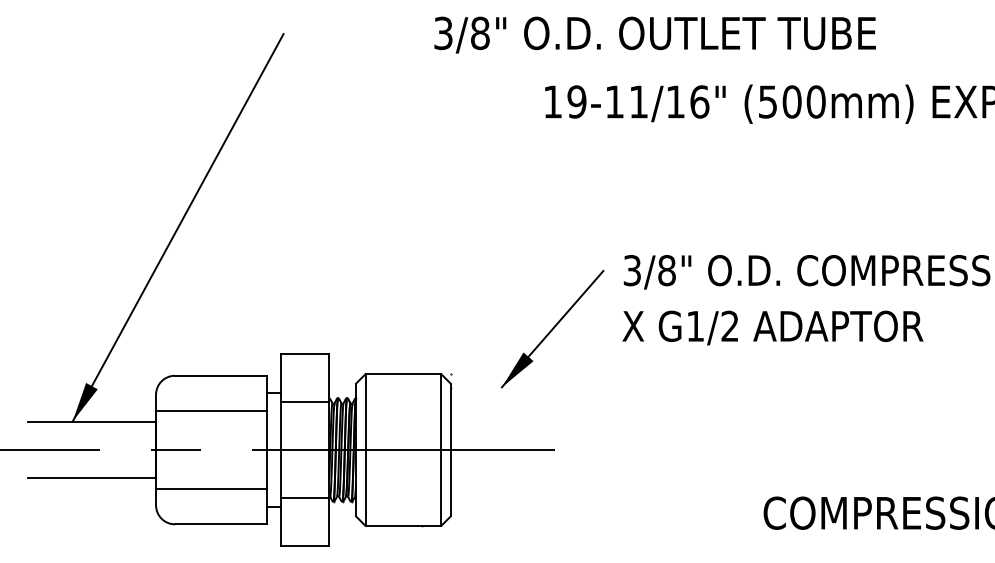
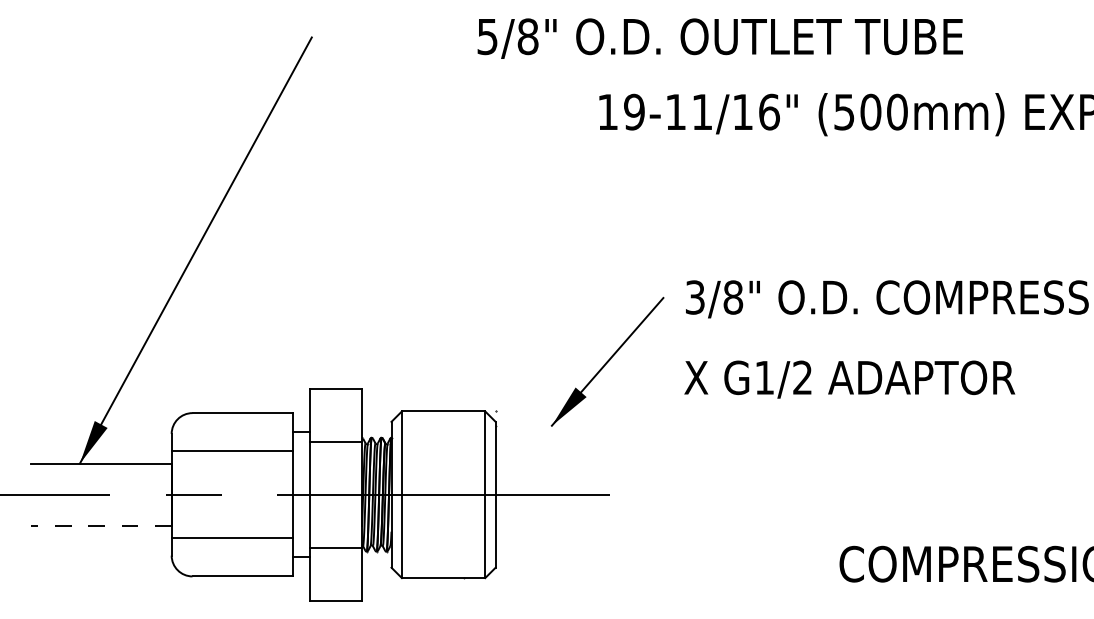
text: (443, 33) -> (487, 36), 3/8" -> 5/8"
text: (772, 327) -> (849, 379), moved
line: (91, 478) -> (100, 526), solid -> dashed

